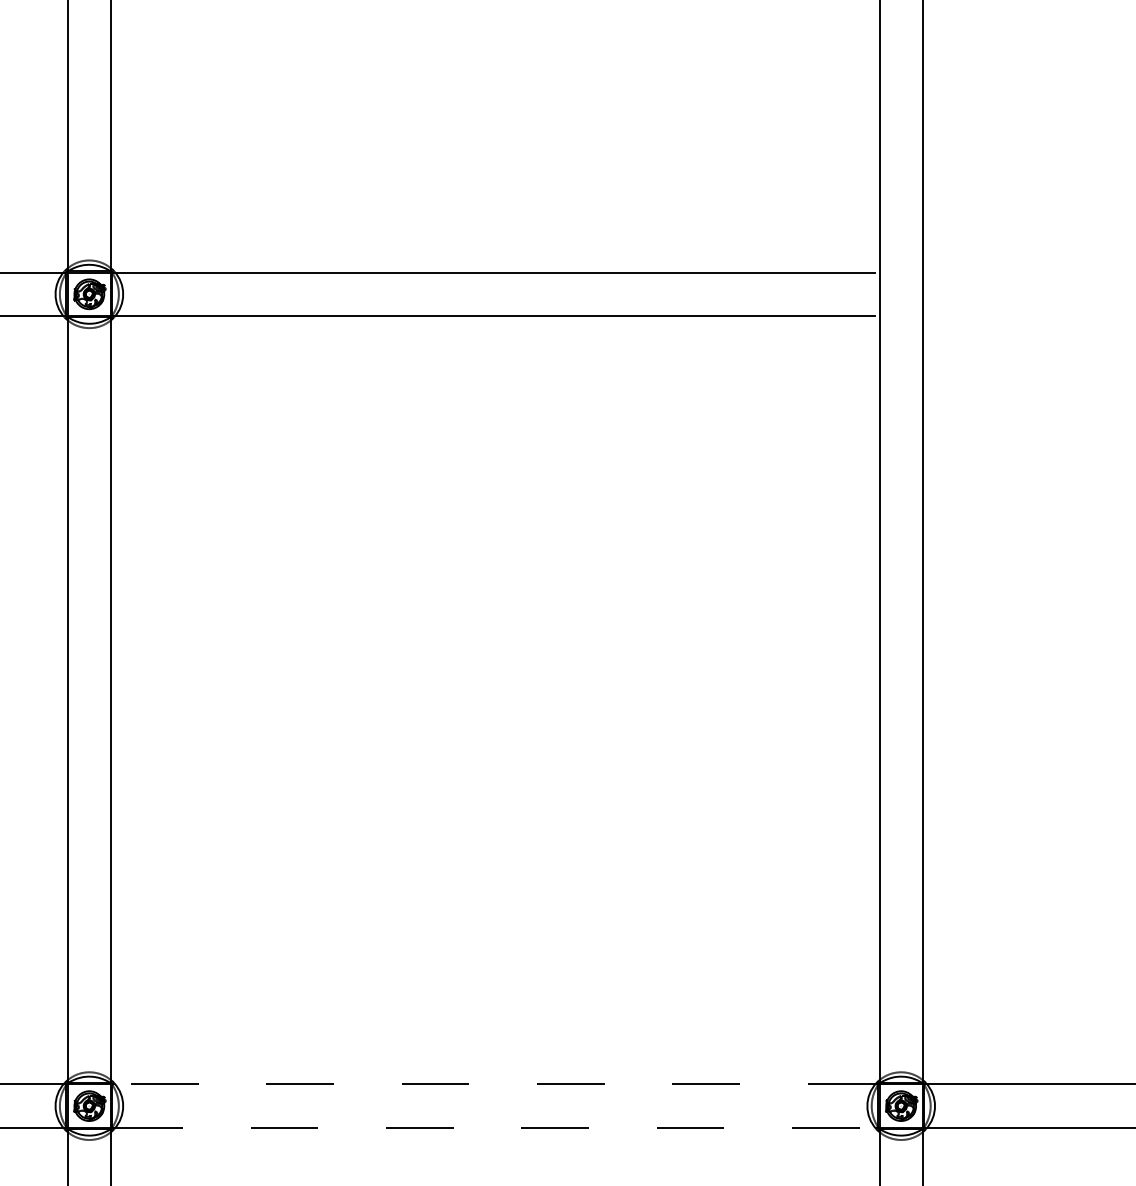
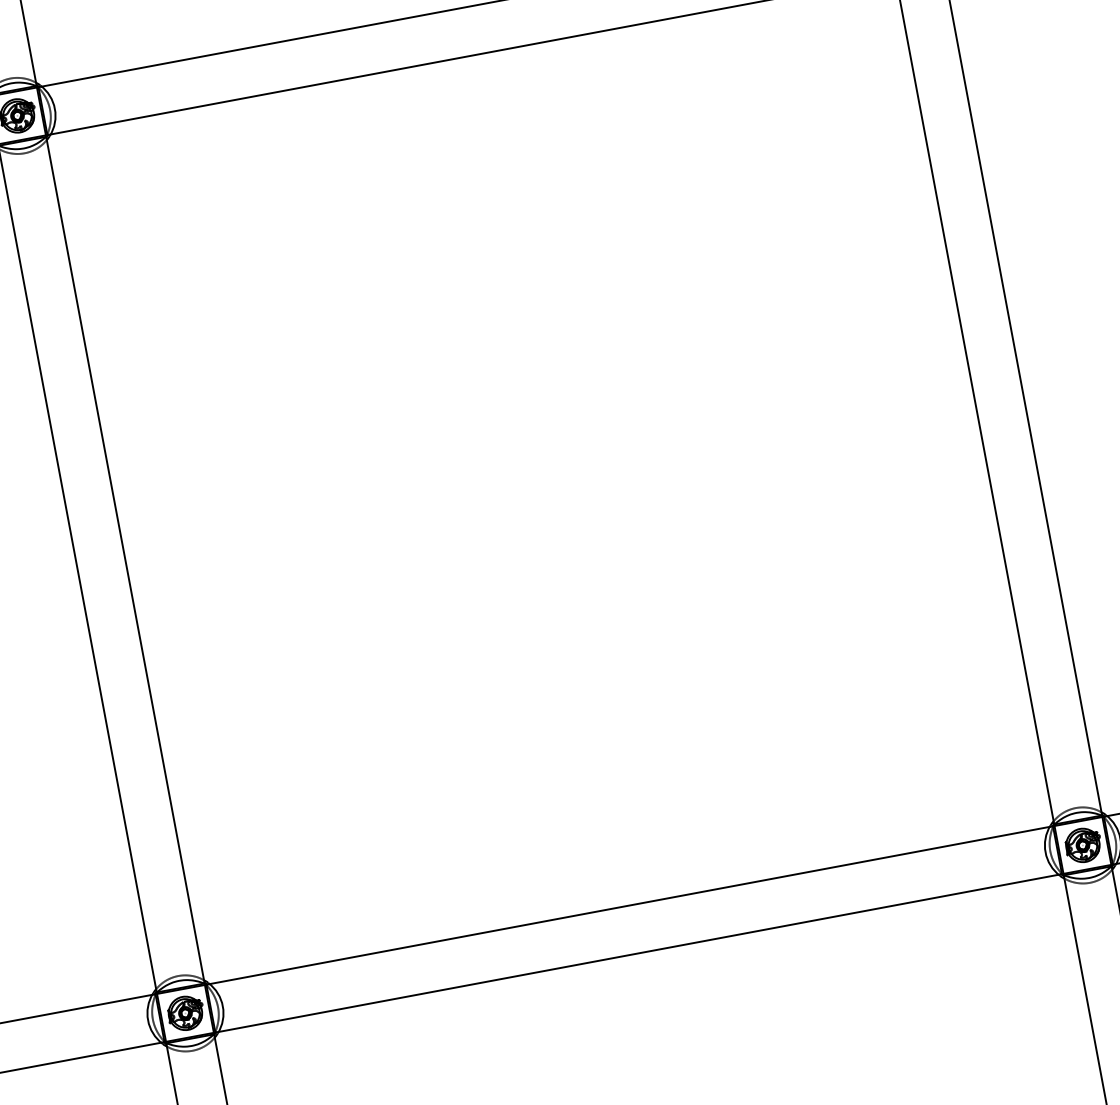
line: (495, 1084) -> (629, 905), dashed -> solid
line: (495, 1127) -> (638, 953), dashed -> solid

